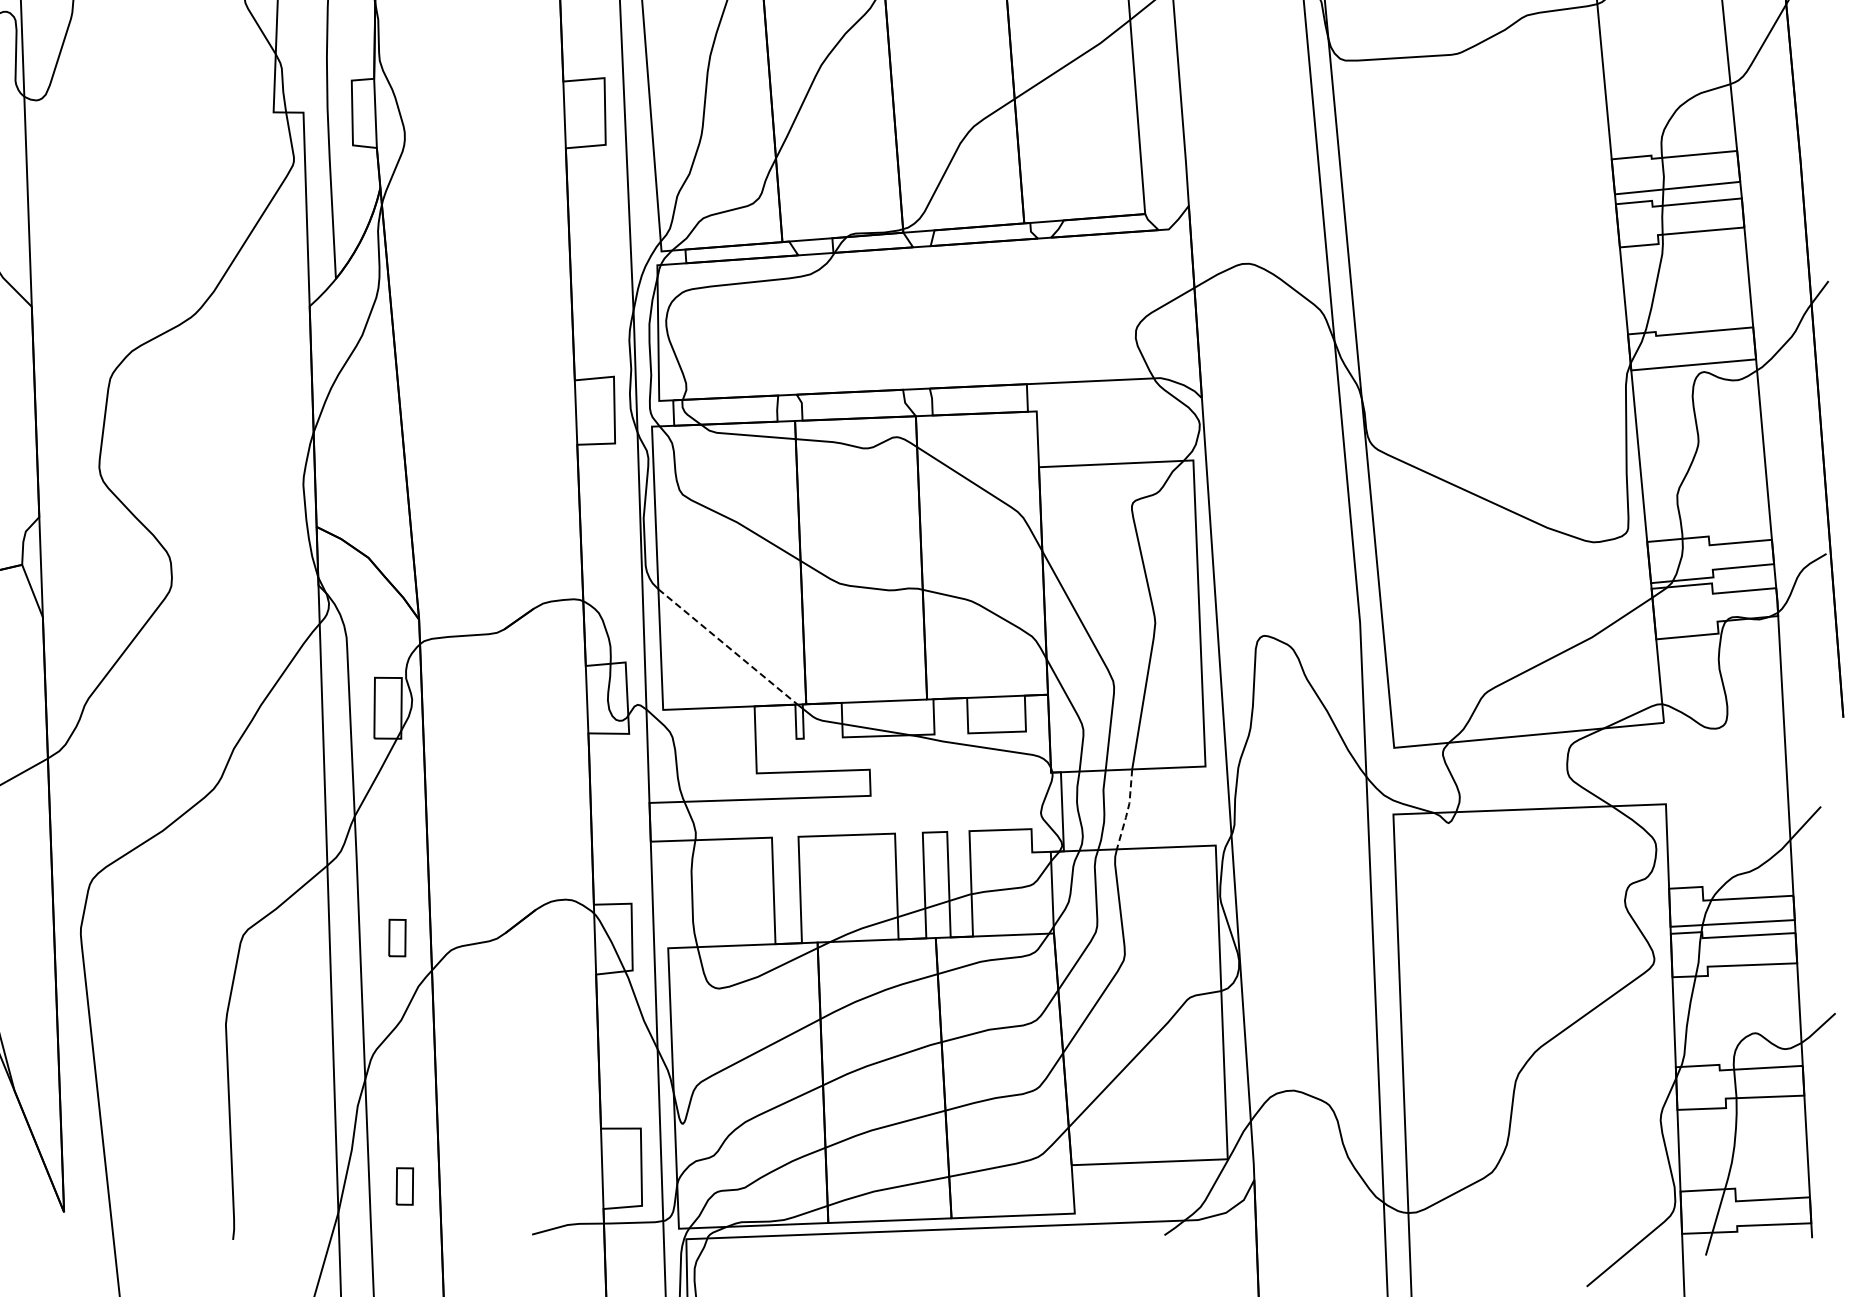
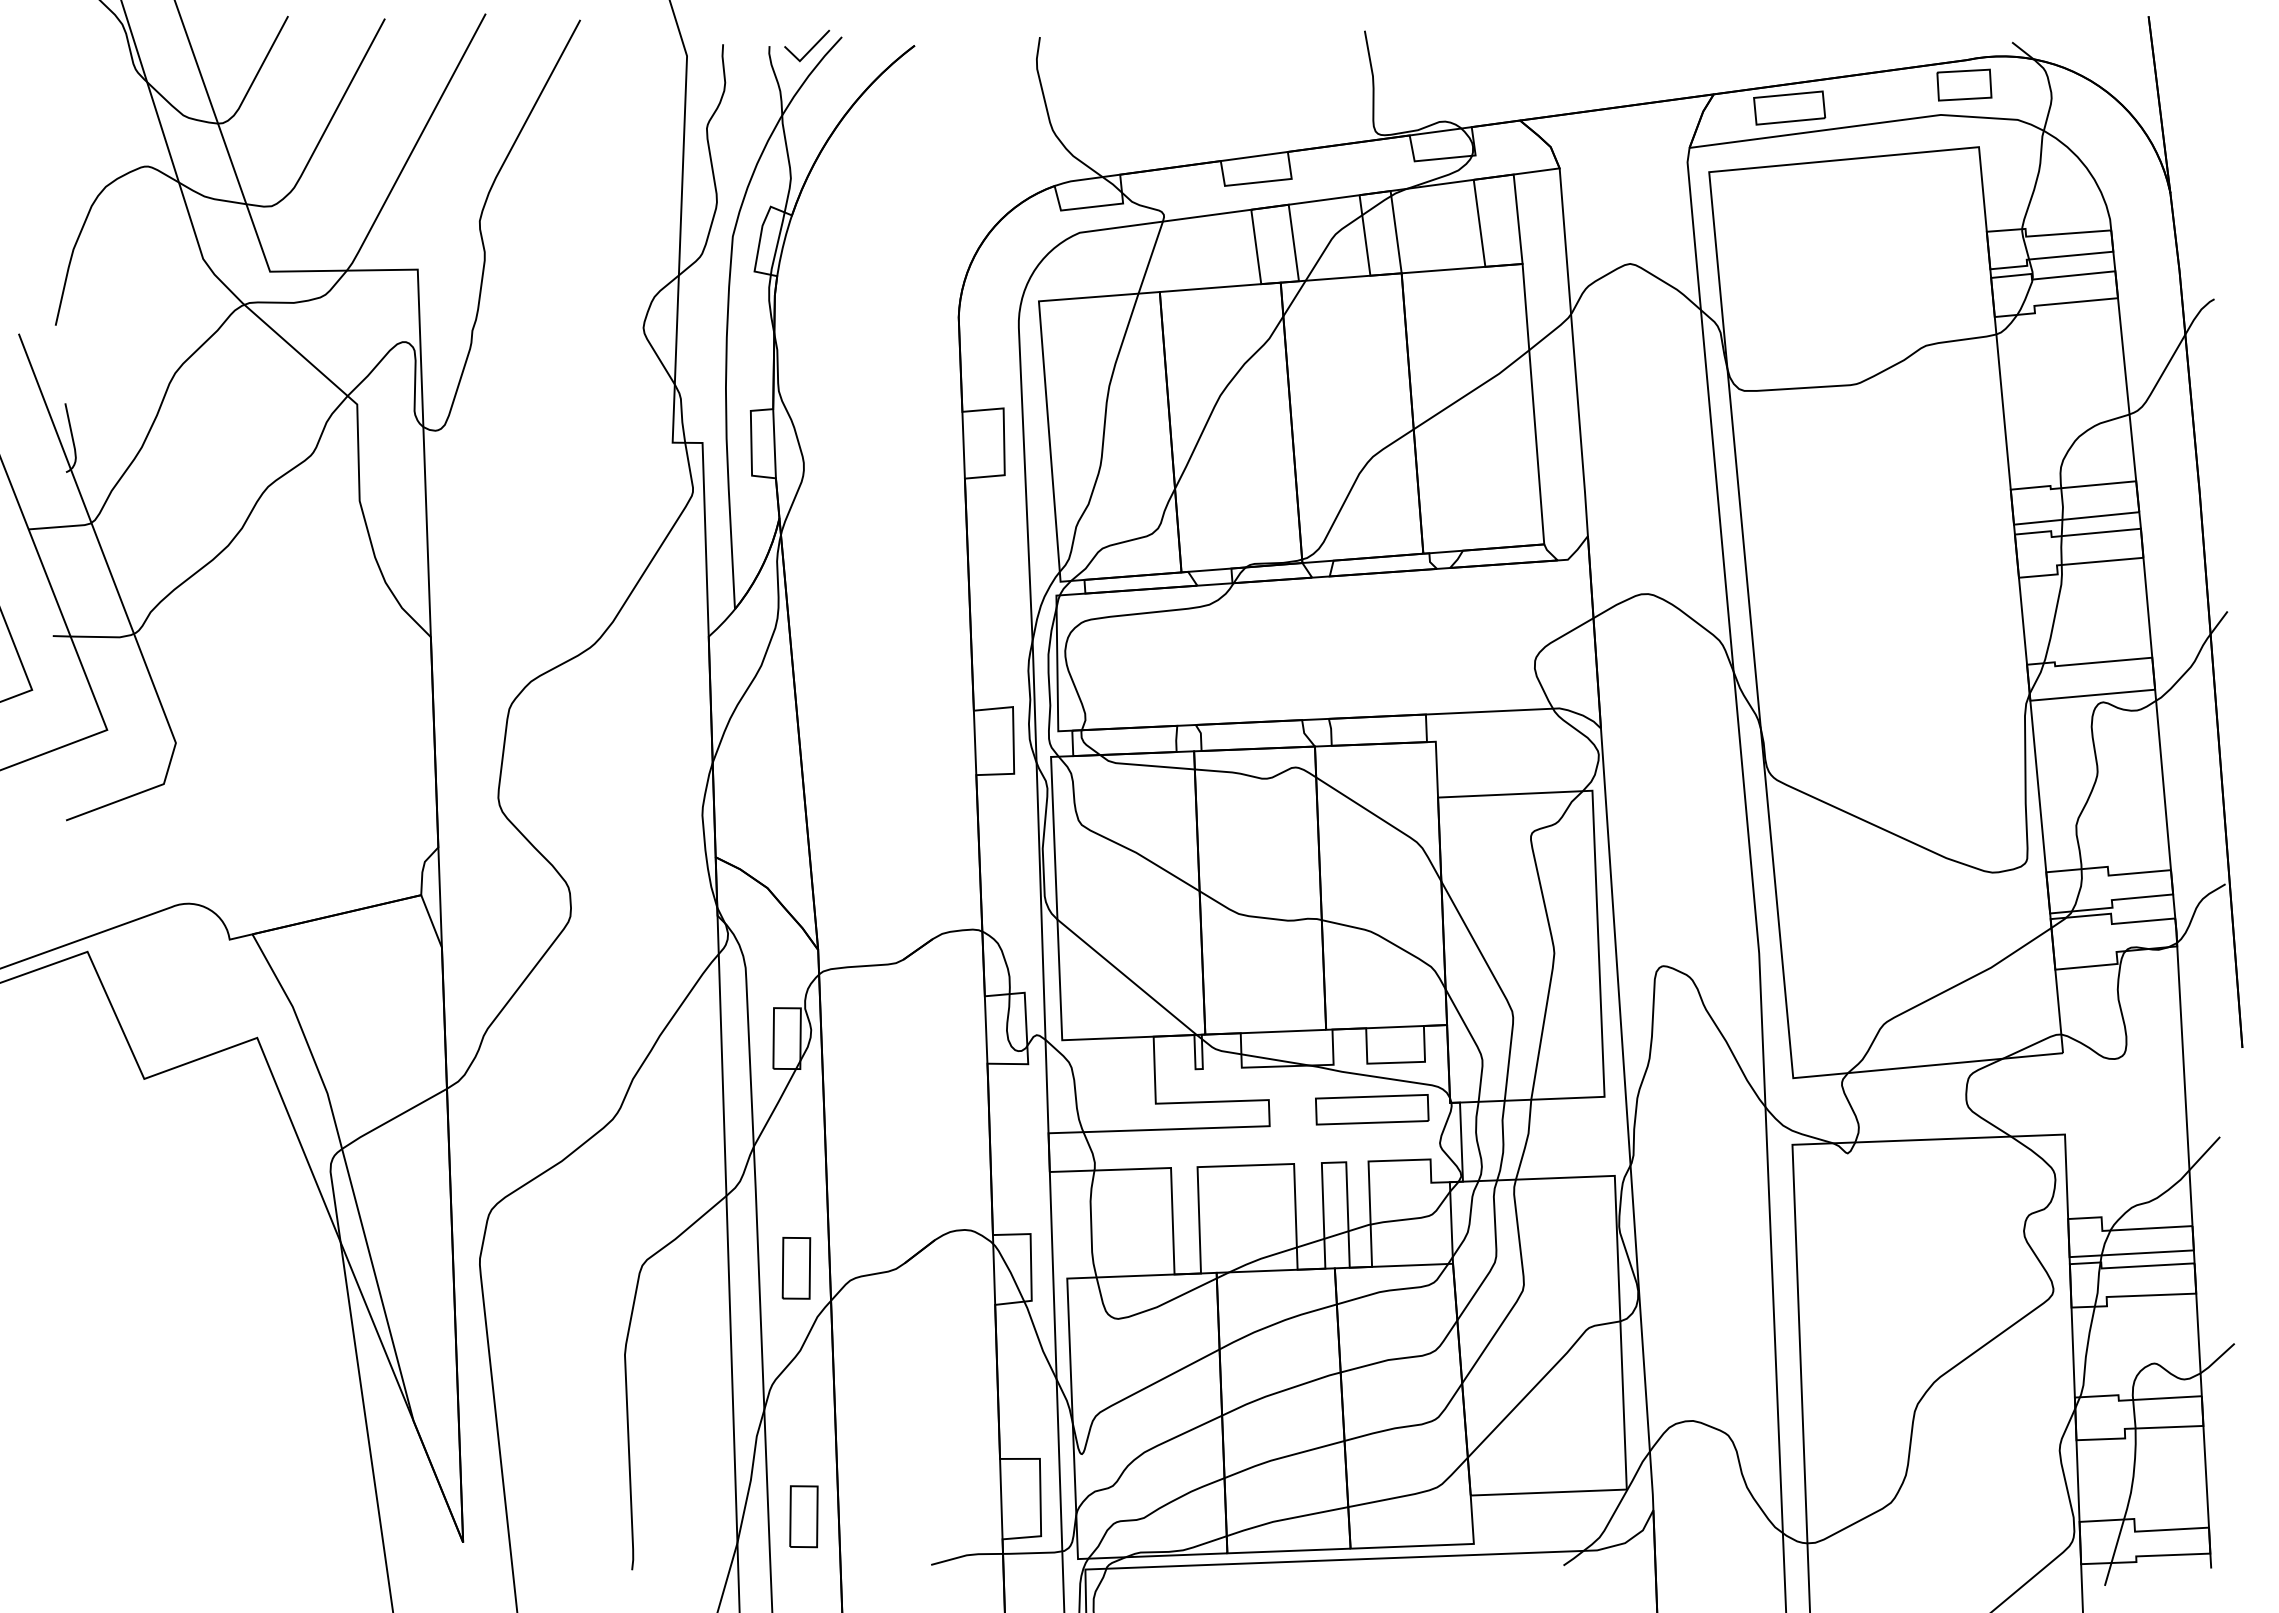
line: (728, 647) -> (1127, 977), dashed -> solid
part: (973, 779) -> (1372, 1109), added
line: (1127, 811) -> (1526, 1141), dashed -> solid
part: (397, 938) -> (796, 1268), size x1.67
part: (404, 1186) -> (803, 1516), size x1.67

